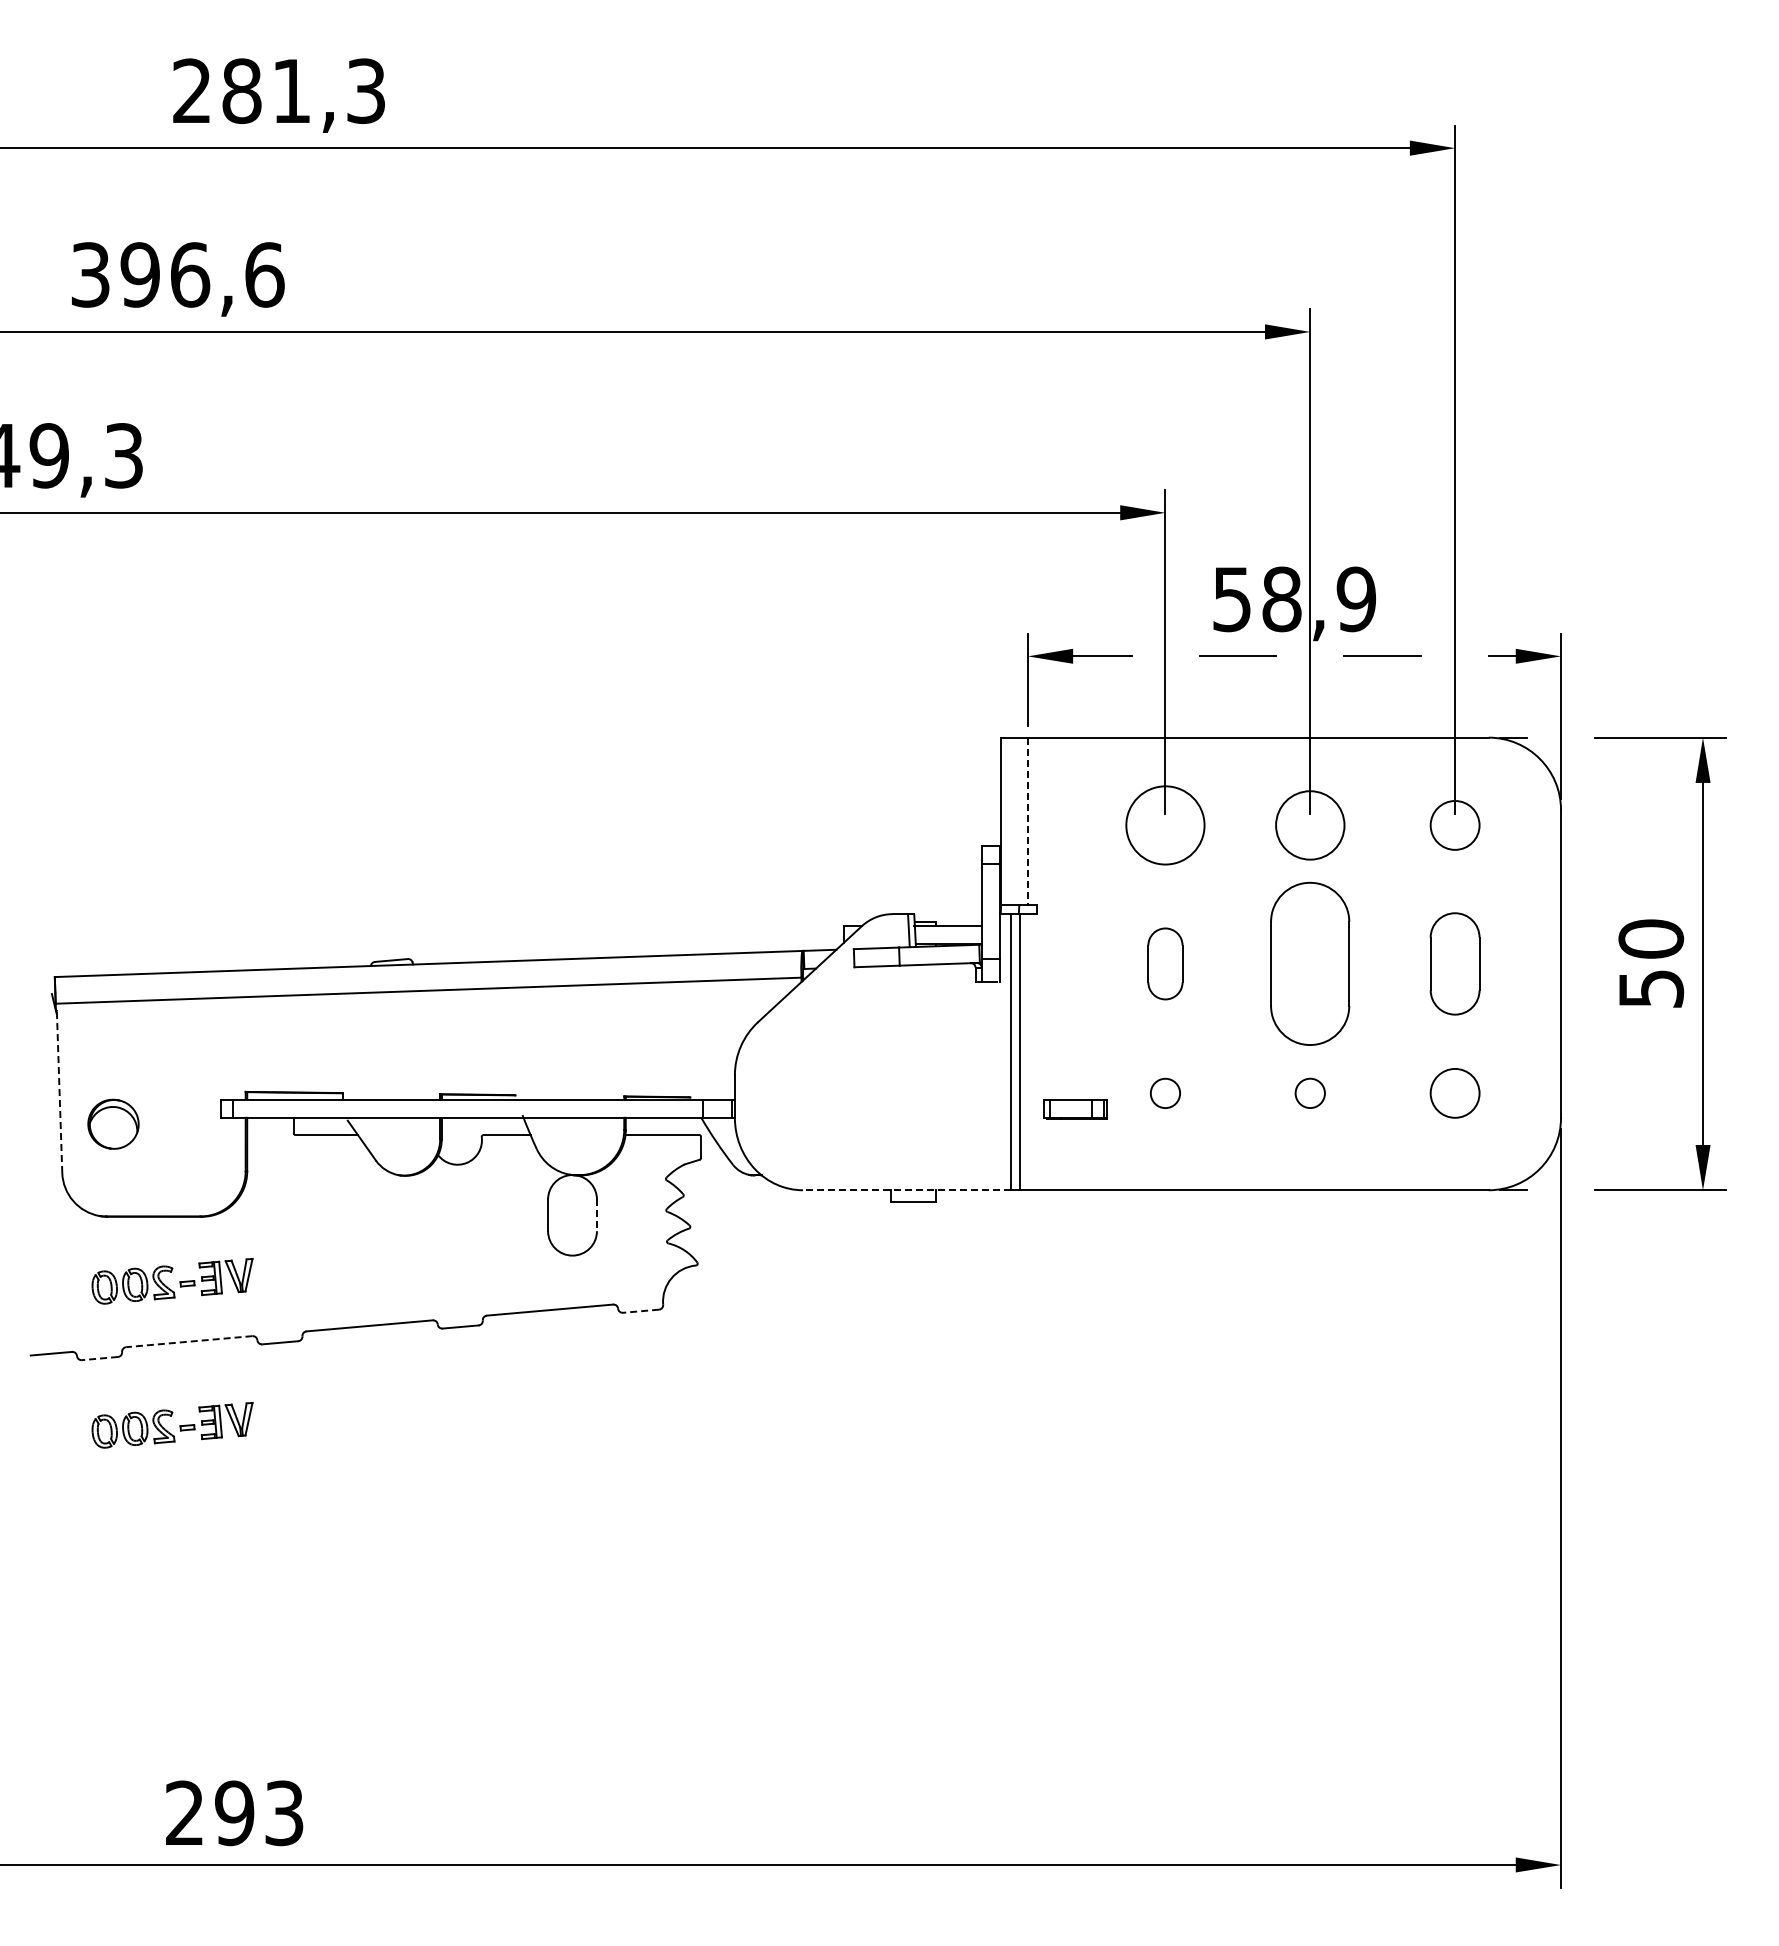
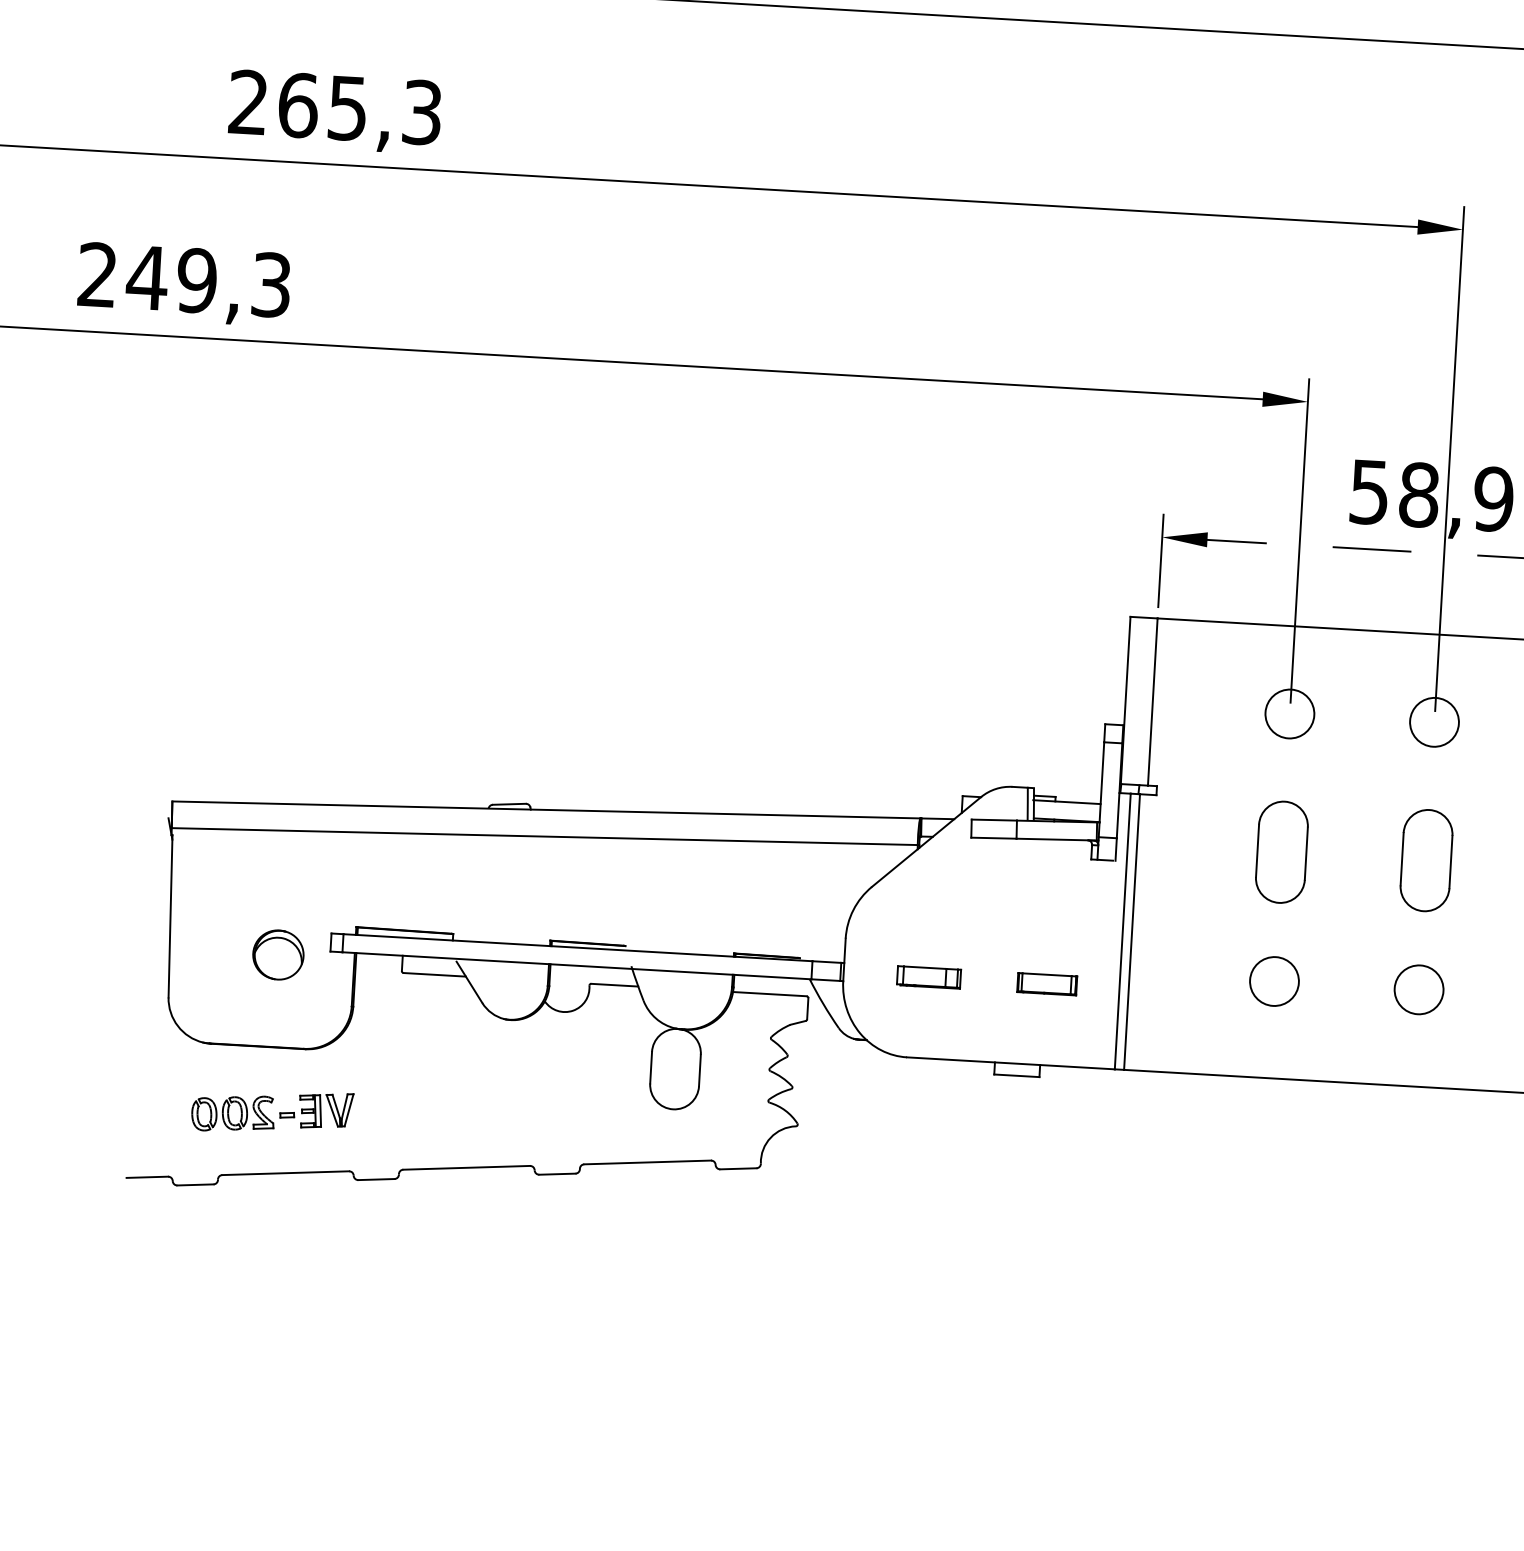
text: (177, 274) -> (335, 107), 396,6 -> 265,3
line: (1027, 821) -> (1152, 702), dashed -> solid
circle: (1165, 825) -> (1289, 714), size x0.62
circle: (1309, 825) -> (1433, 722), size x0.71
part: (1165, 963) -> (1282, 851), size x1.43
part: (1310, 963) -> (1426, 860), size x0.62
line: (59, 1091) -> (170, 915), dashed -> solid
circle: (1309, 1092) -> (1418, 988), size x1.67
circle: (1165, 1093) -> (1274, 981), size x1.67
part: (938, 1109) -> (1046, 984), added
part: (1075, 1109) -> (929, 977), moved
part: (113, 1123) -> (278, 954), moved
line: (906, 1190) -> (1010, 1063), dashed -> solid
line: (596, 1215) -> (699, 1070), dashed -> solid
line: (640, 1311) -> (737, 1169), dashed -> solid
line: (188, 1341) -> (284, 1172), dashed -> solid
line: (99, 1358) -> (195, 1184), dashed -> solid
part: (179, 1425) -> (271, 1256), removed

